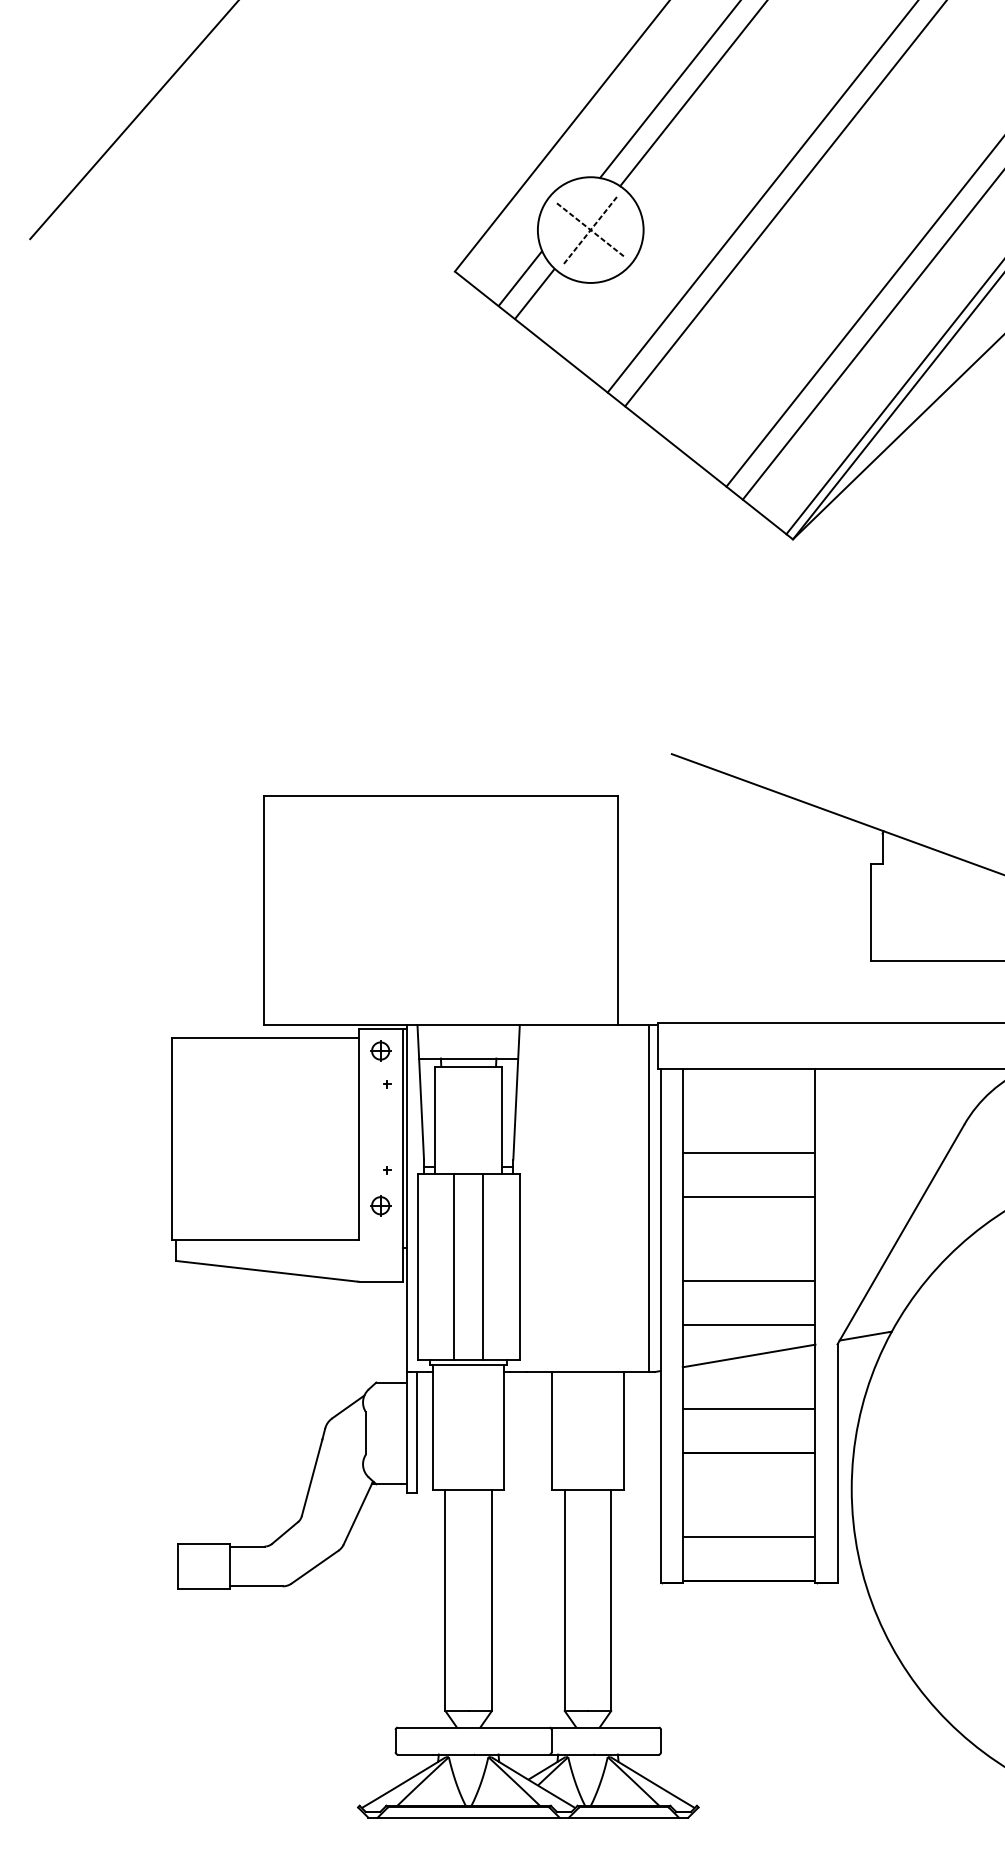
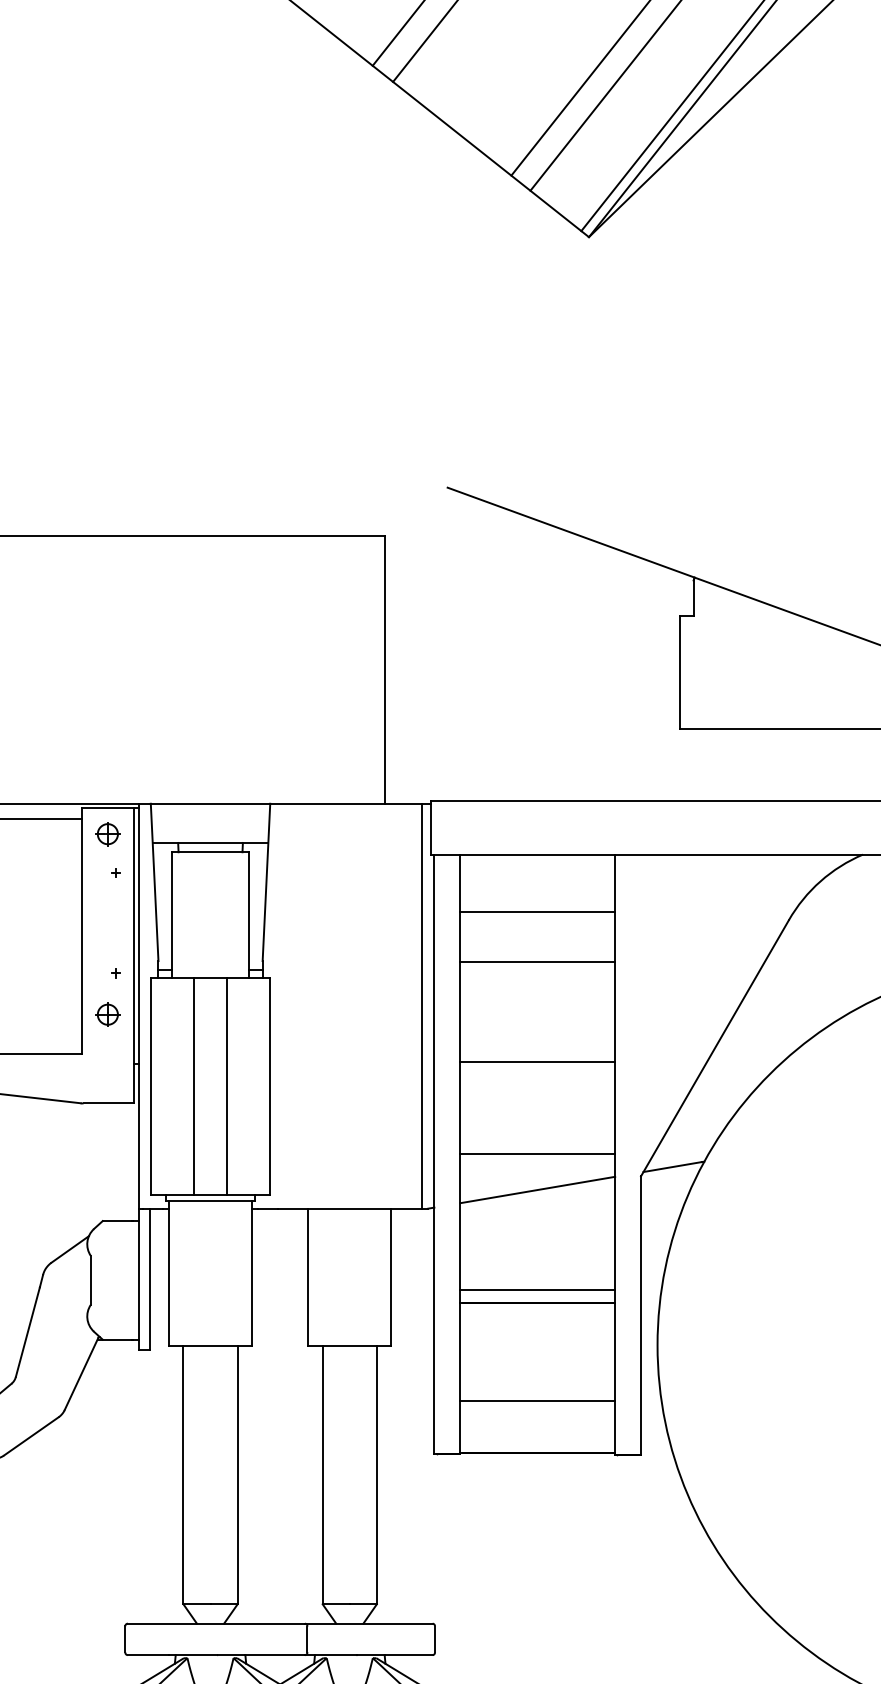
line: (748, 1152) -> (537, 911), moved
line: (748, 1196) -> (537, 961), moved
line: (748, 1280) -> (537, 1062), moved
line: (748, 1408) -> (537, 1289), moved

